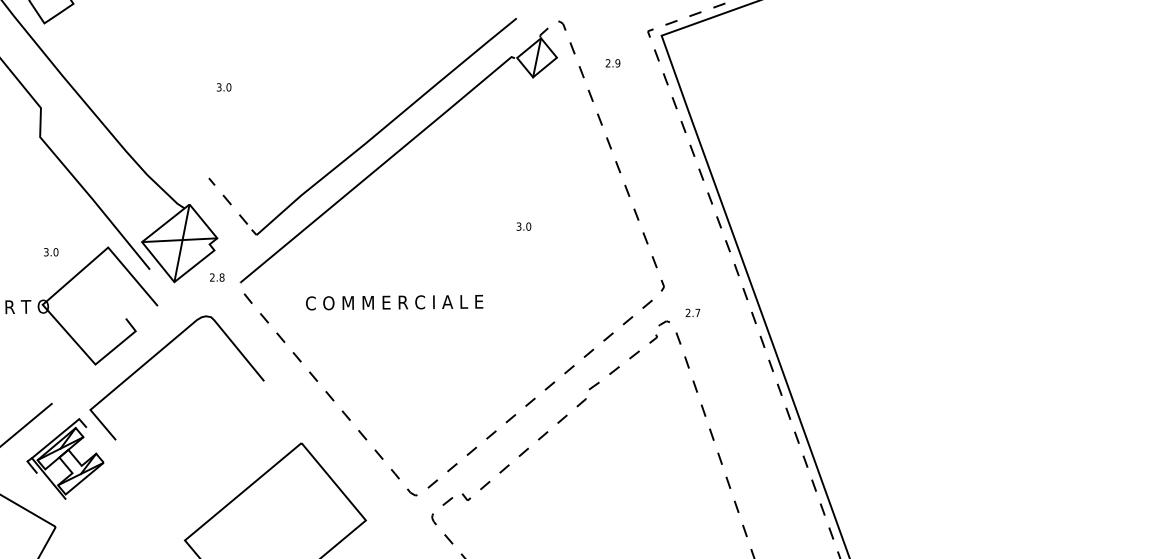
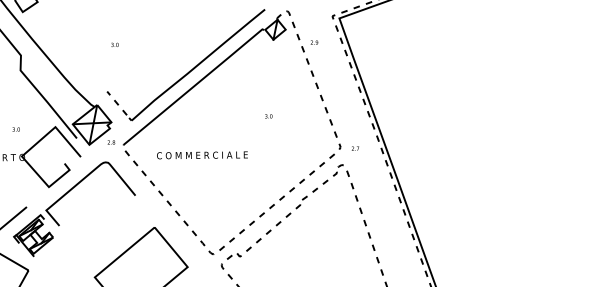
text: (613, 63) -> (314, 42), moved
text: (49, 252) -> (15, 129), moved
text: (691, 312) -> (354, 148), moved

